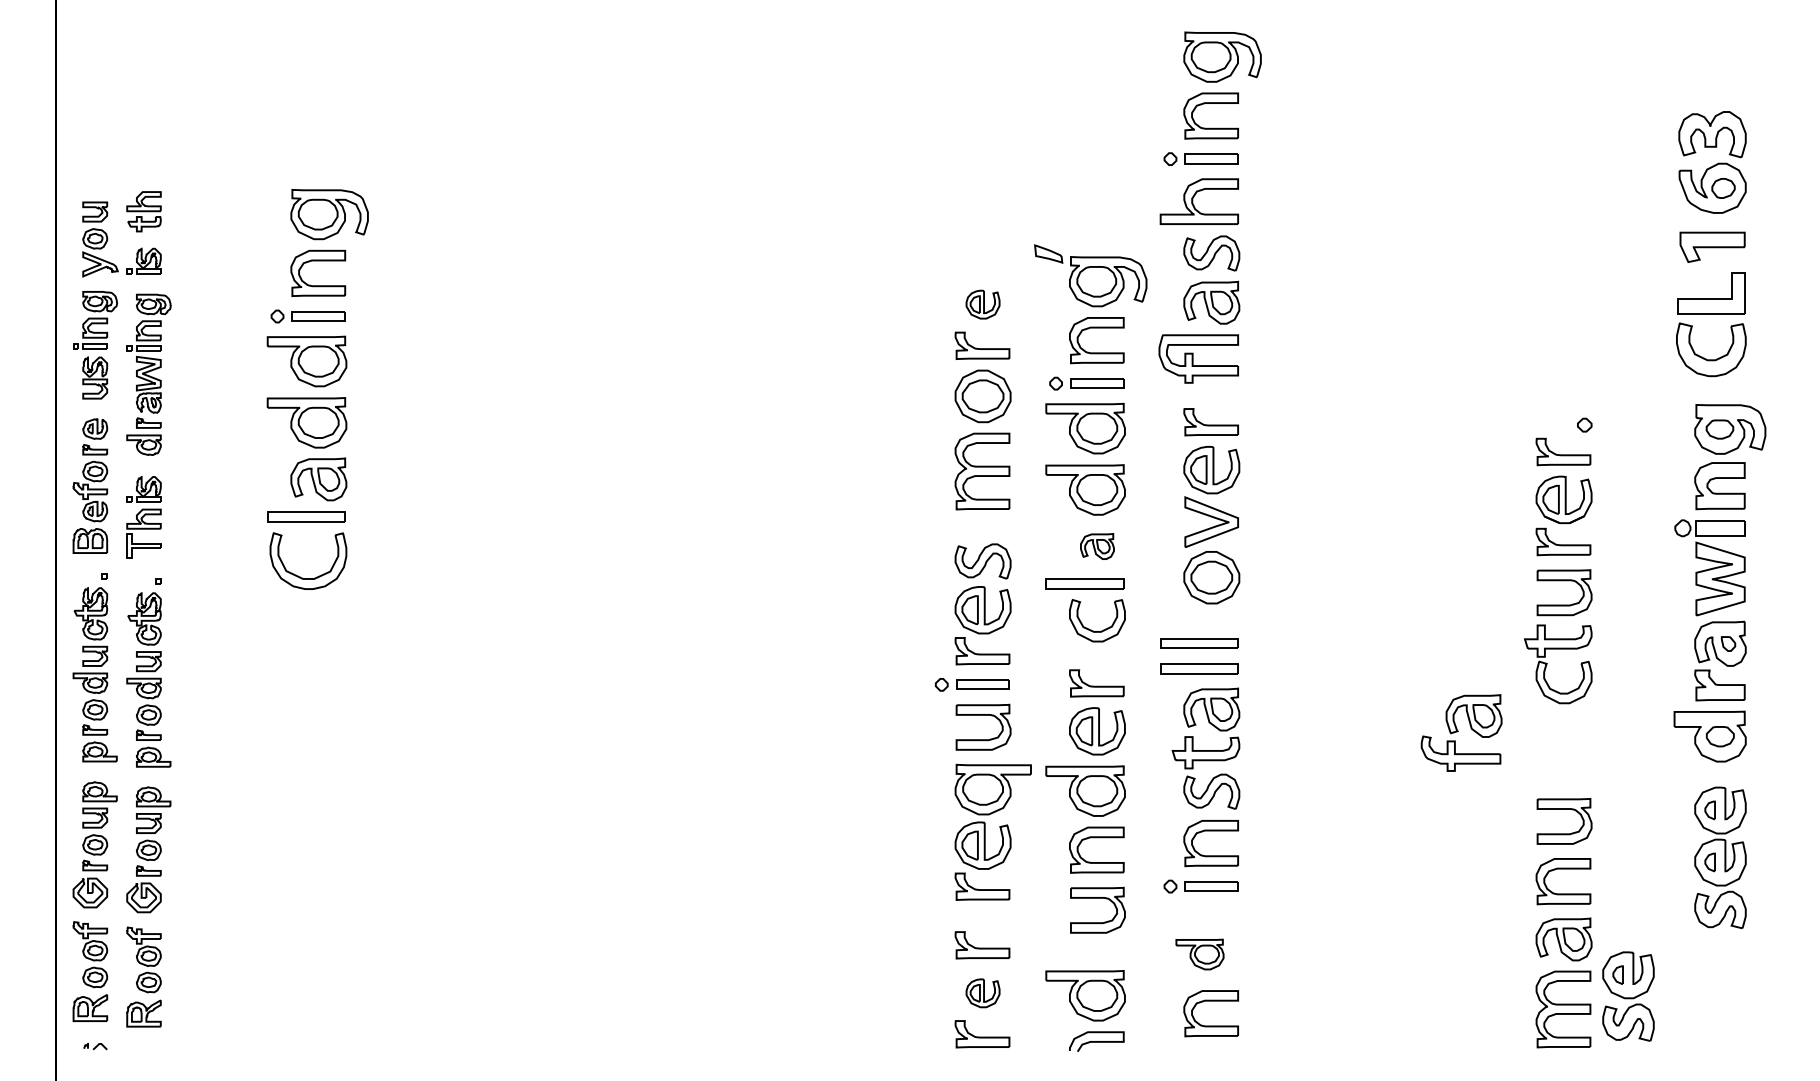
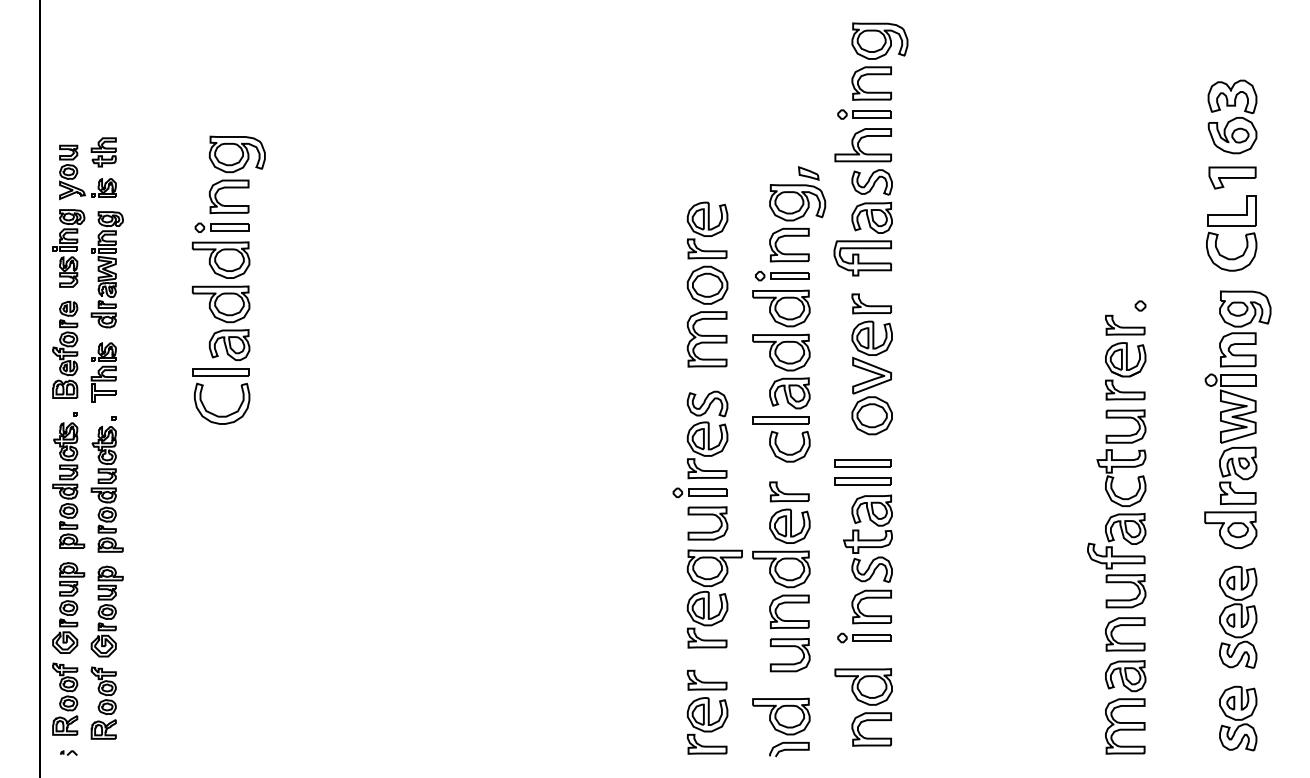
part: (1048, 253) -> (808, 173), moved
part: (982, 304) -> (707, 219), size x1.67
part: (1097, 546) -> (789, 393), size x1.67
part: (1461, 732) -> (1116, 540), moved
part: (1199, 954) -> (863, 686), size x1.67
part: (982, 993) -> (707, 714), size x1.67
part: (1628, 996) -> (1238, 718), moved

